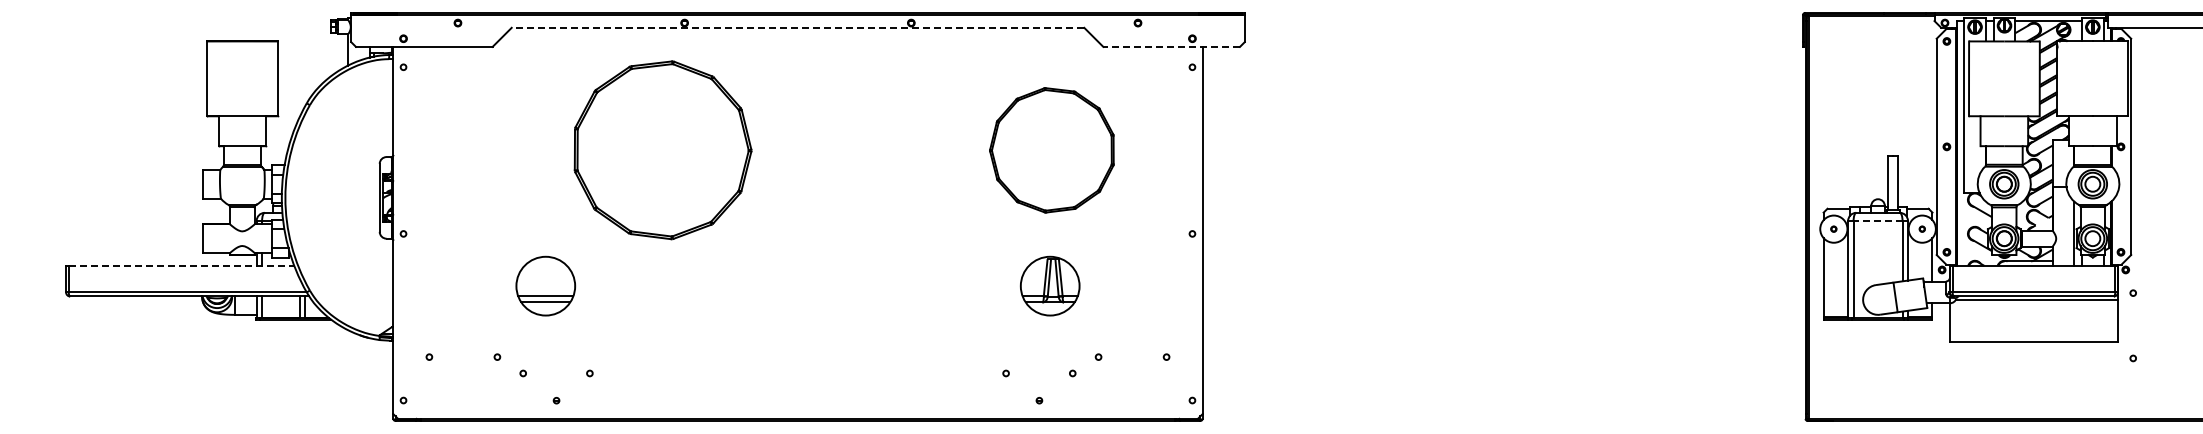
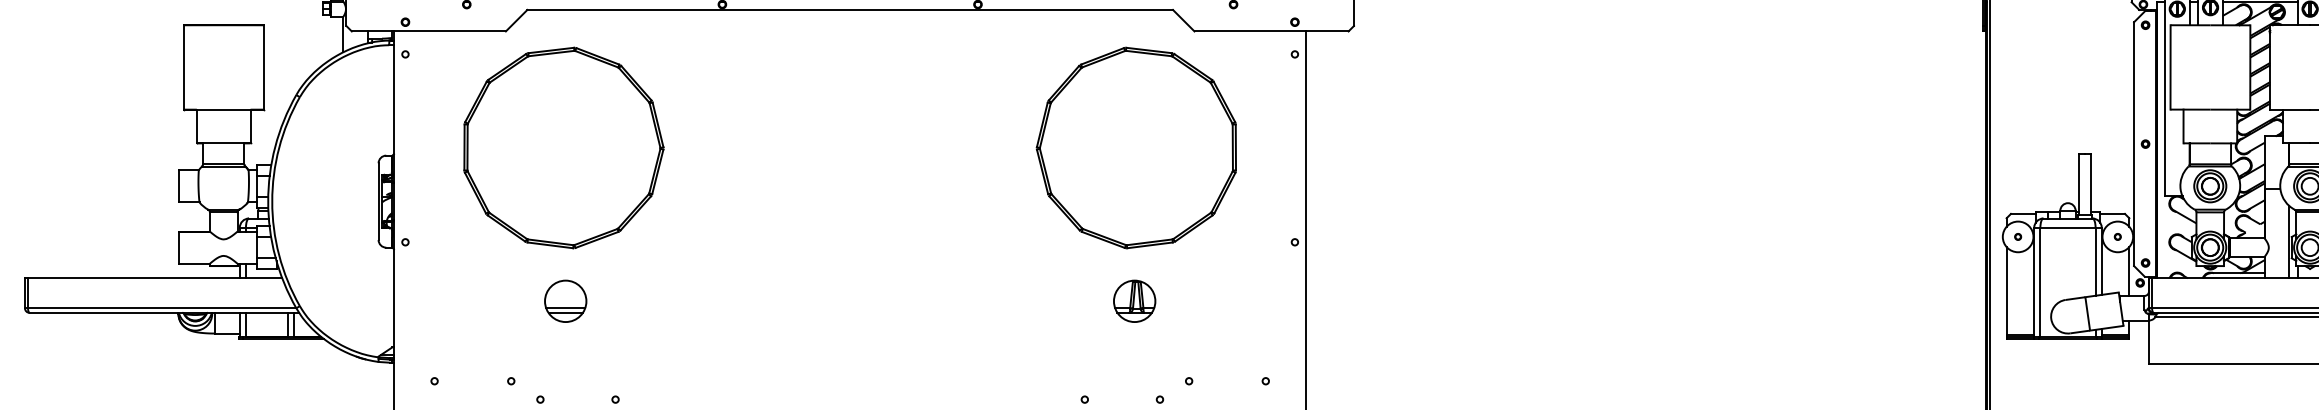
line: (797, 27) -> (849, 9), dashed -> solid
line: (1171, 46) -> (1271, 30), dashed -> solid
part: (662, 150) -> (563, 148), moved
part: (1051, 150) -> (1136, 148), size x1.43
line: (1877, 221) -> (2067, 228), dashed -> solid
line: (181, 265) -> (155, 277), dashed -> solid
part: (545, 286) -> (565, 301), size x0.62
part: (1050, 286) -> (1134, 301), size x0.62

